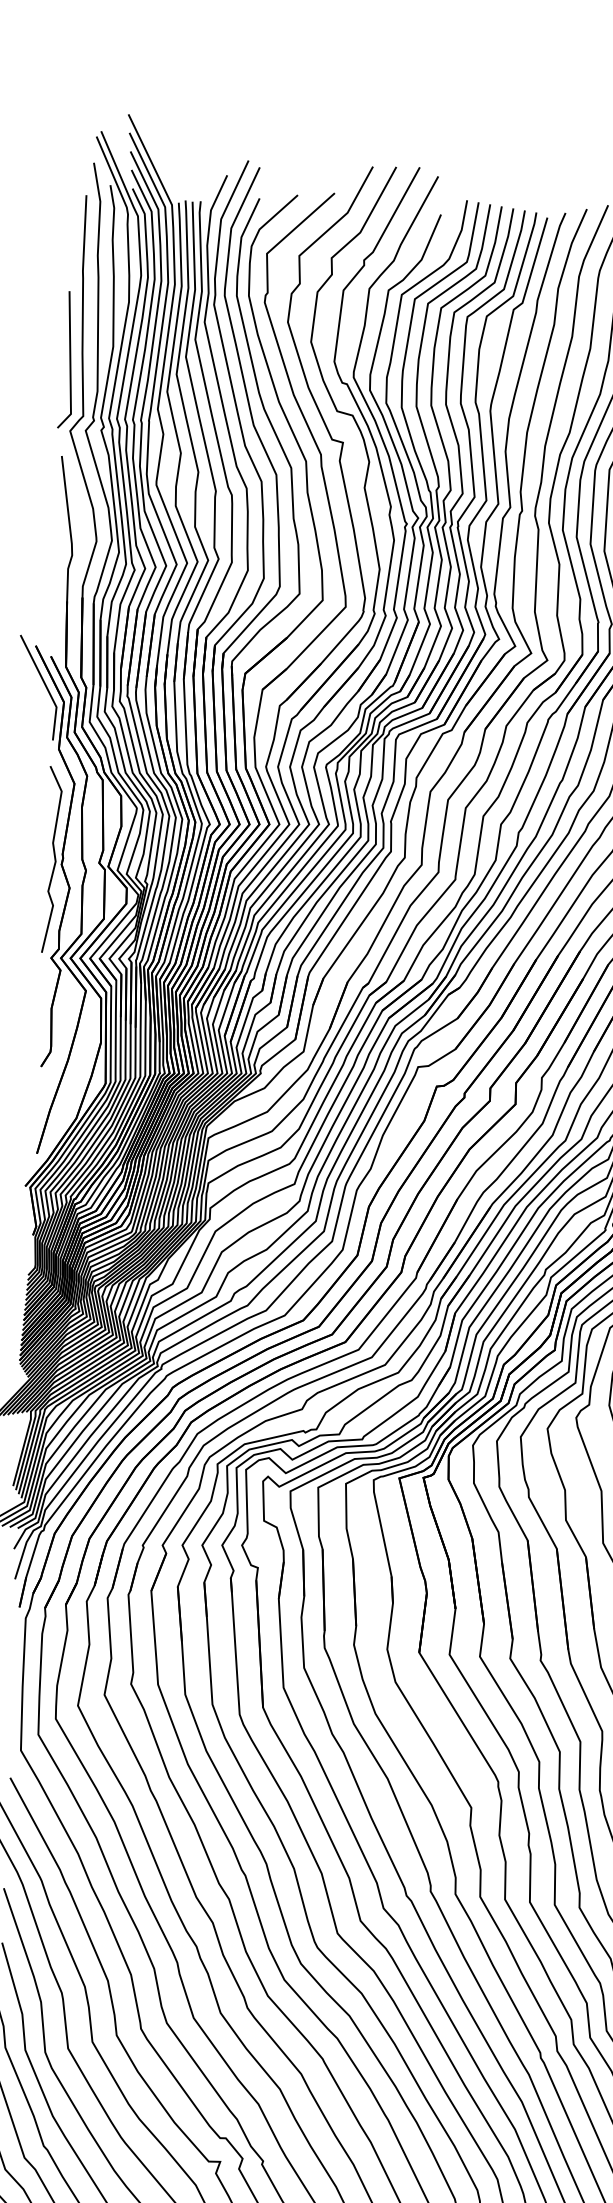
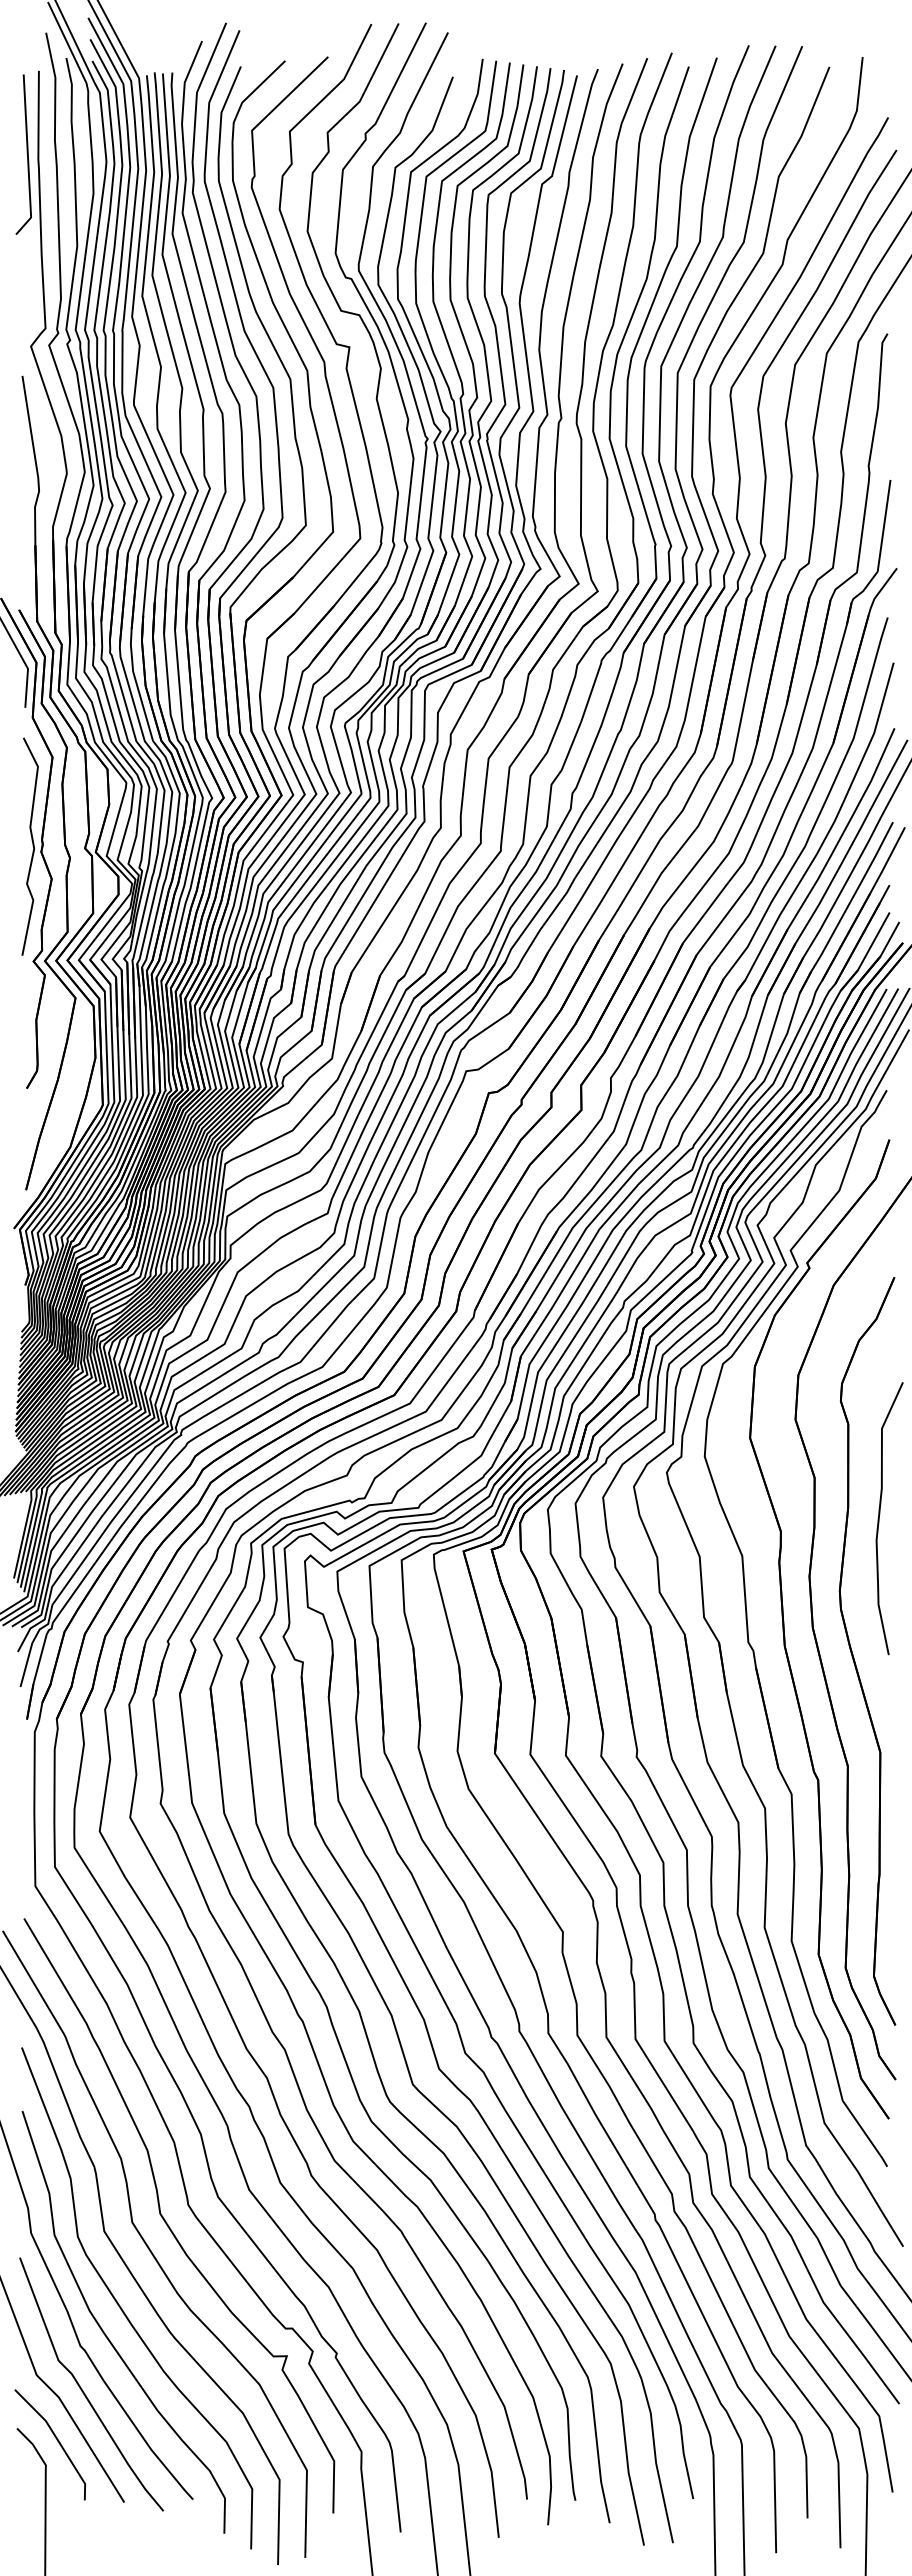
line: (69, 358) -> (26, 153), moved

